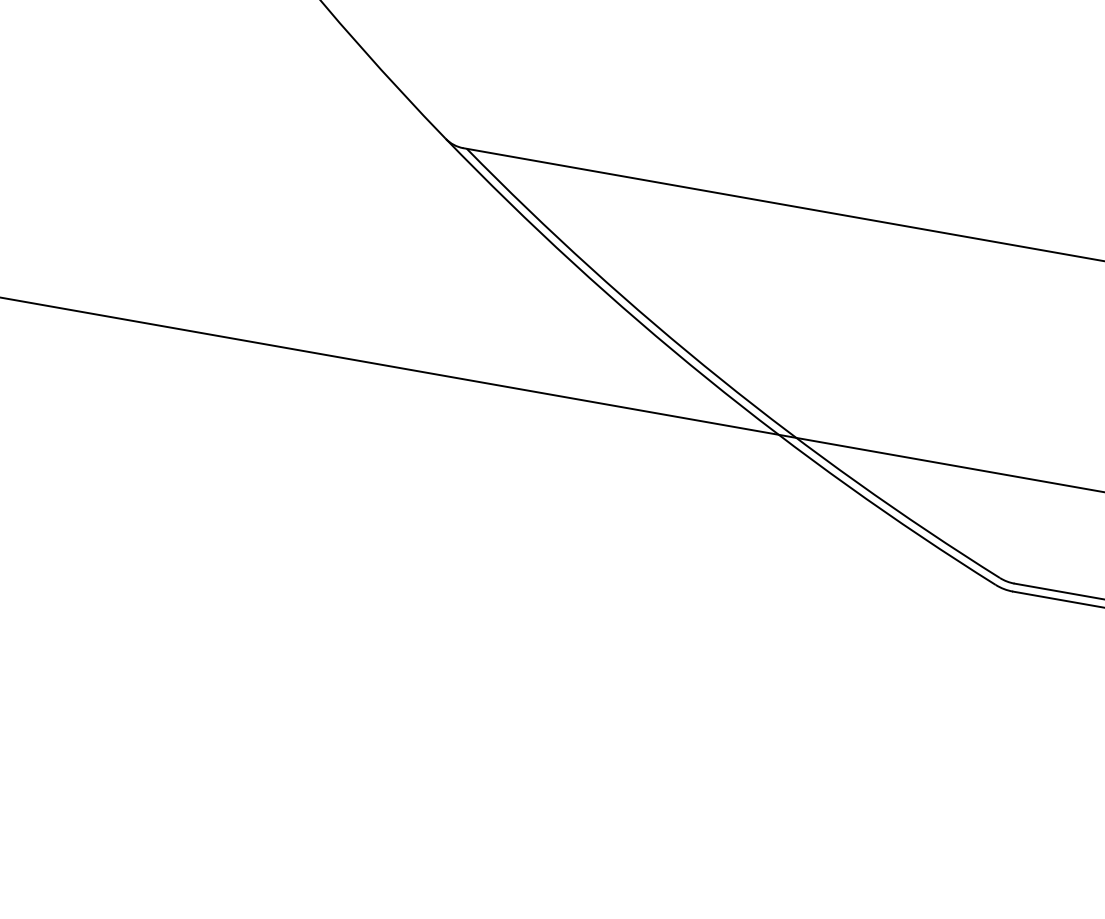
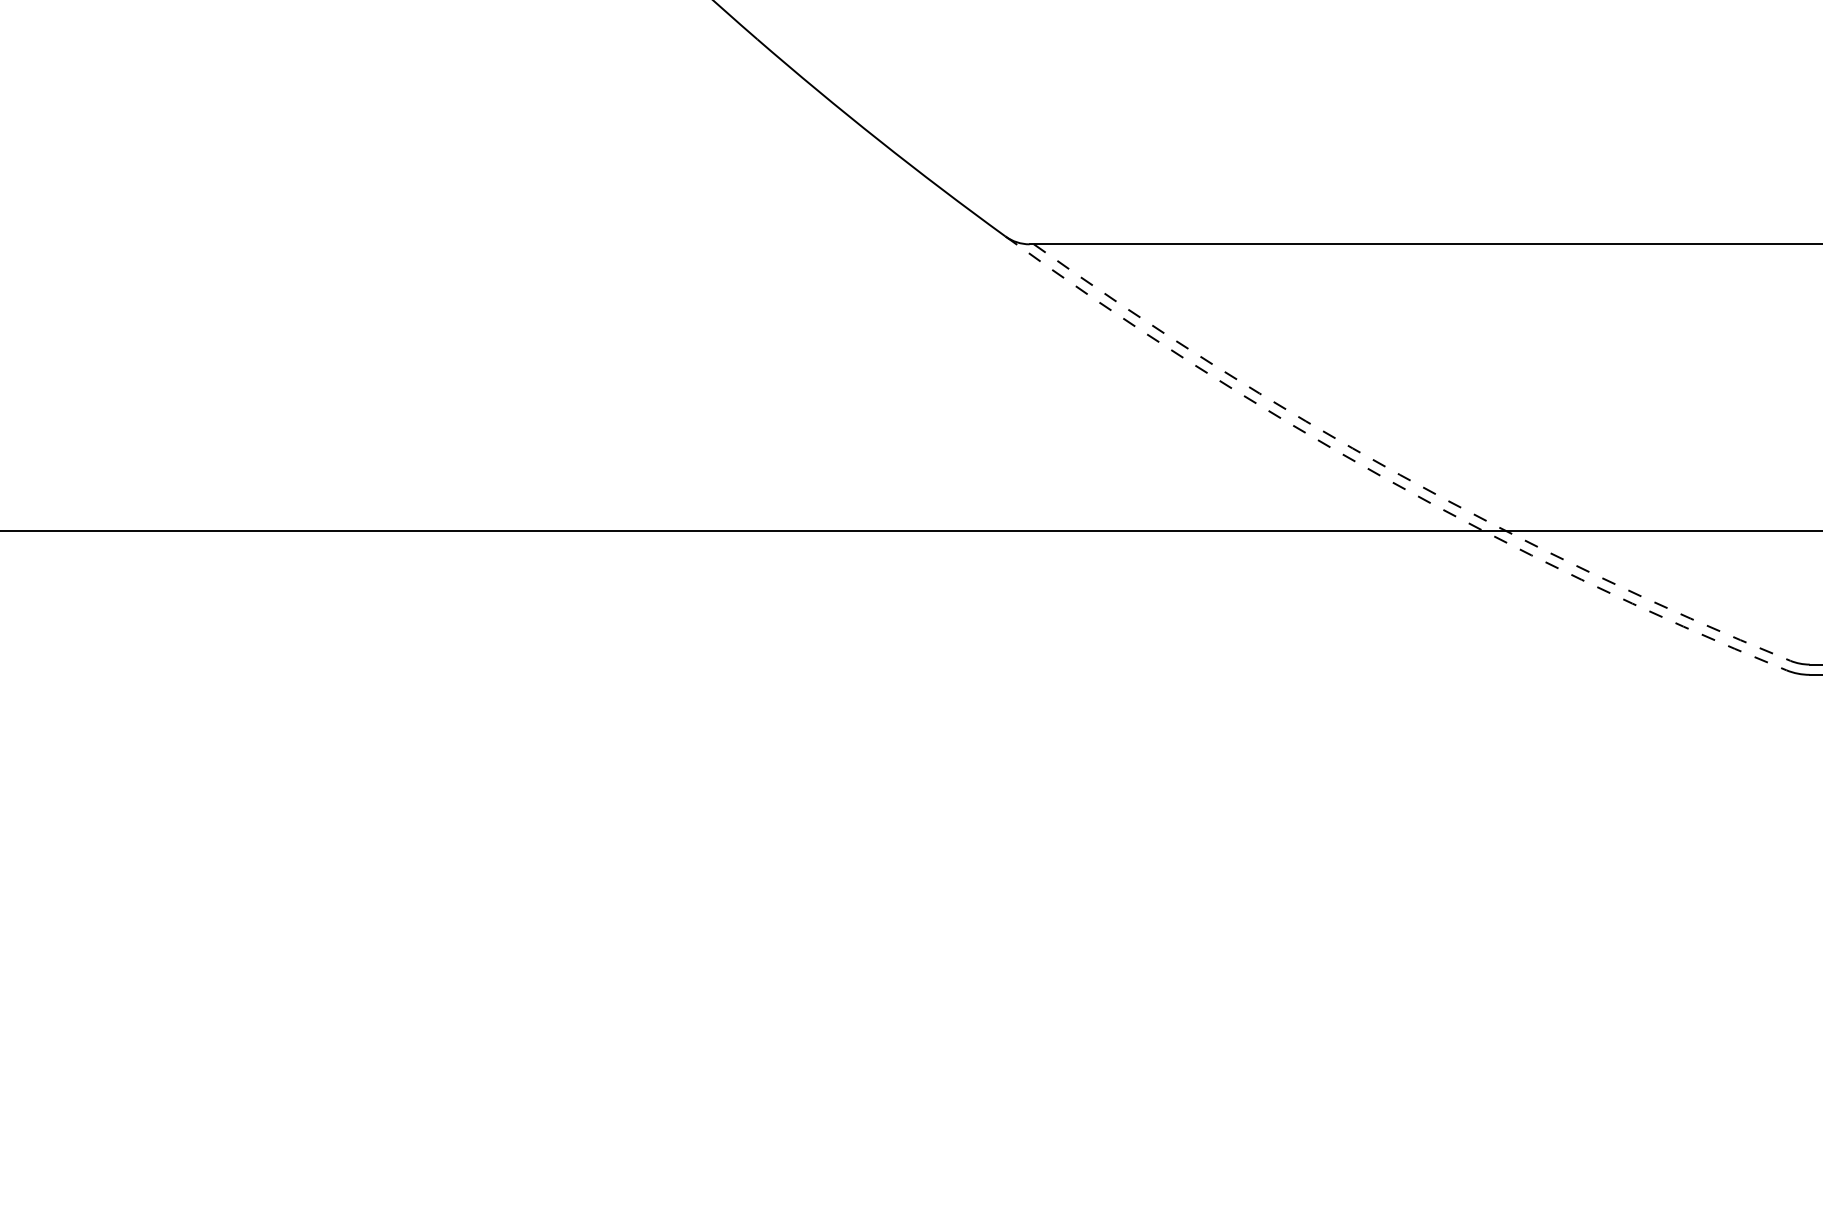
arc: (706, 378) -> (1382, 477), solid -> dashed
arc: (720, 378) -> (1399, 474), solid -> dashed

